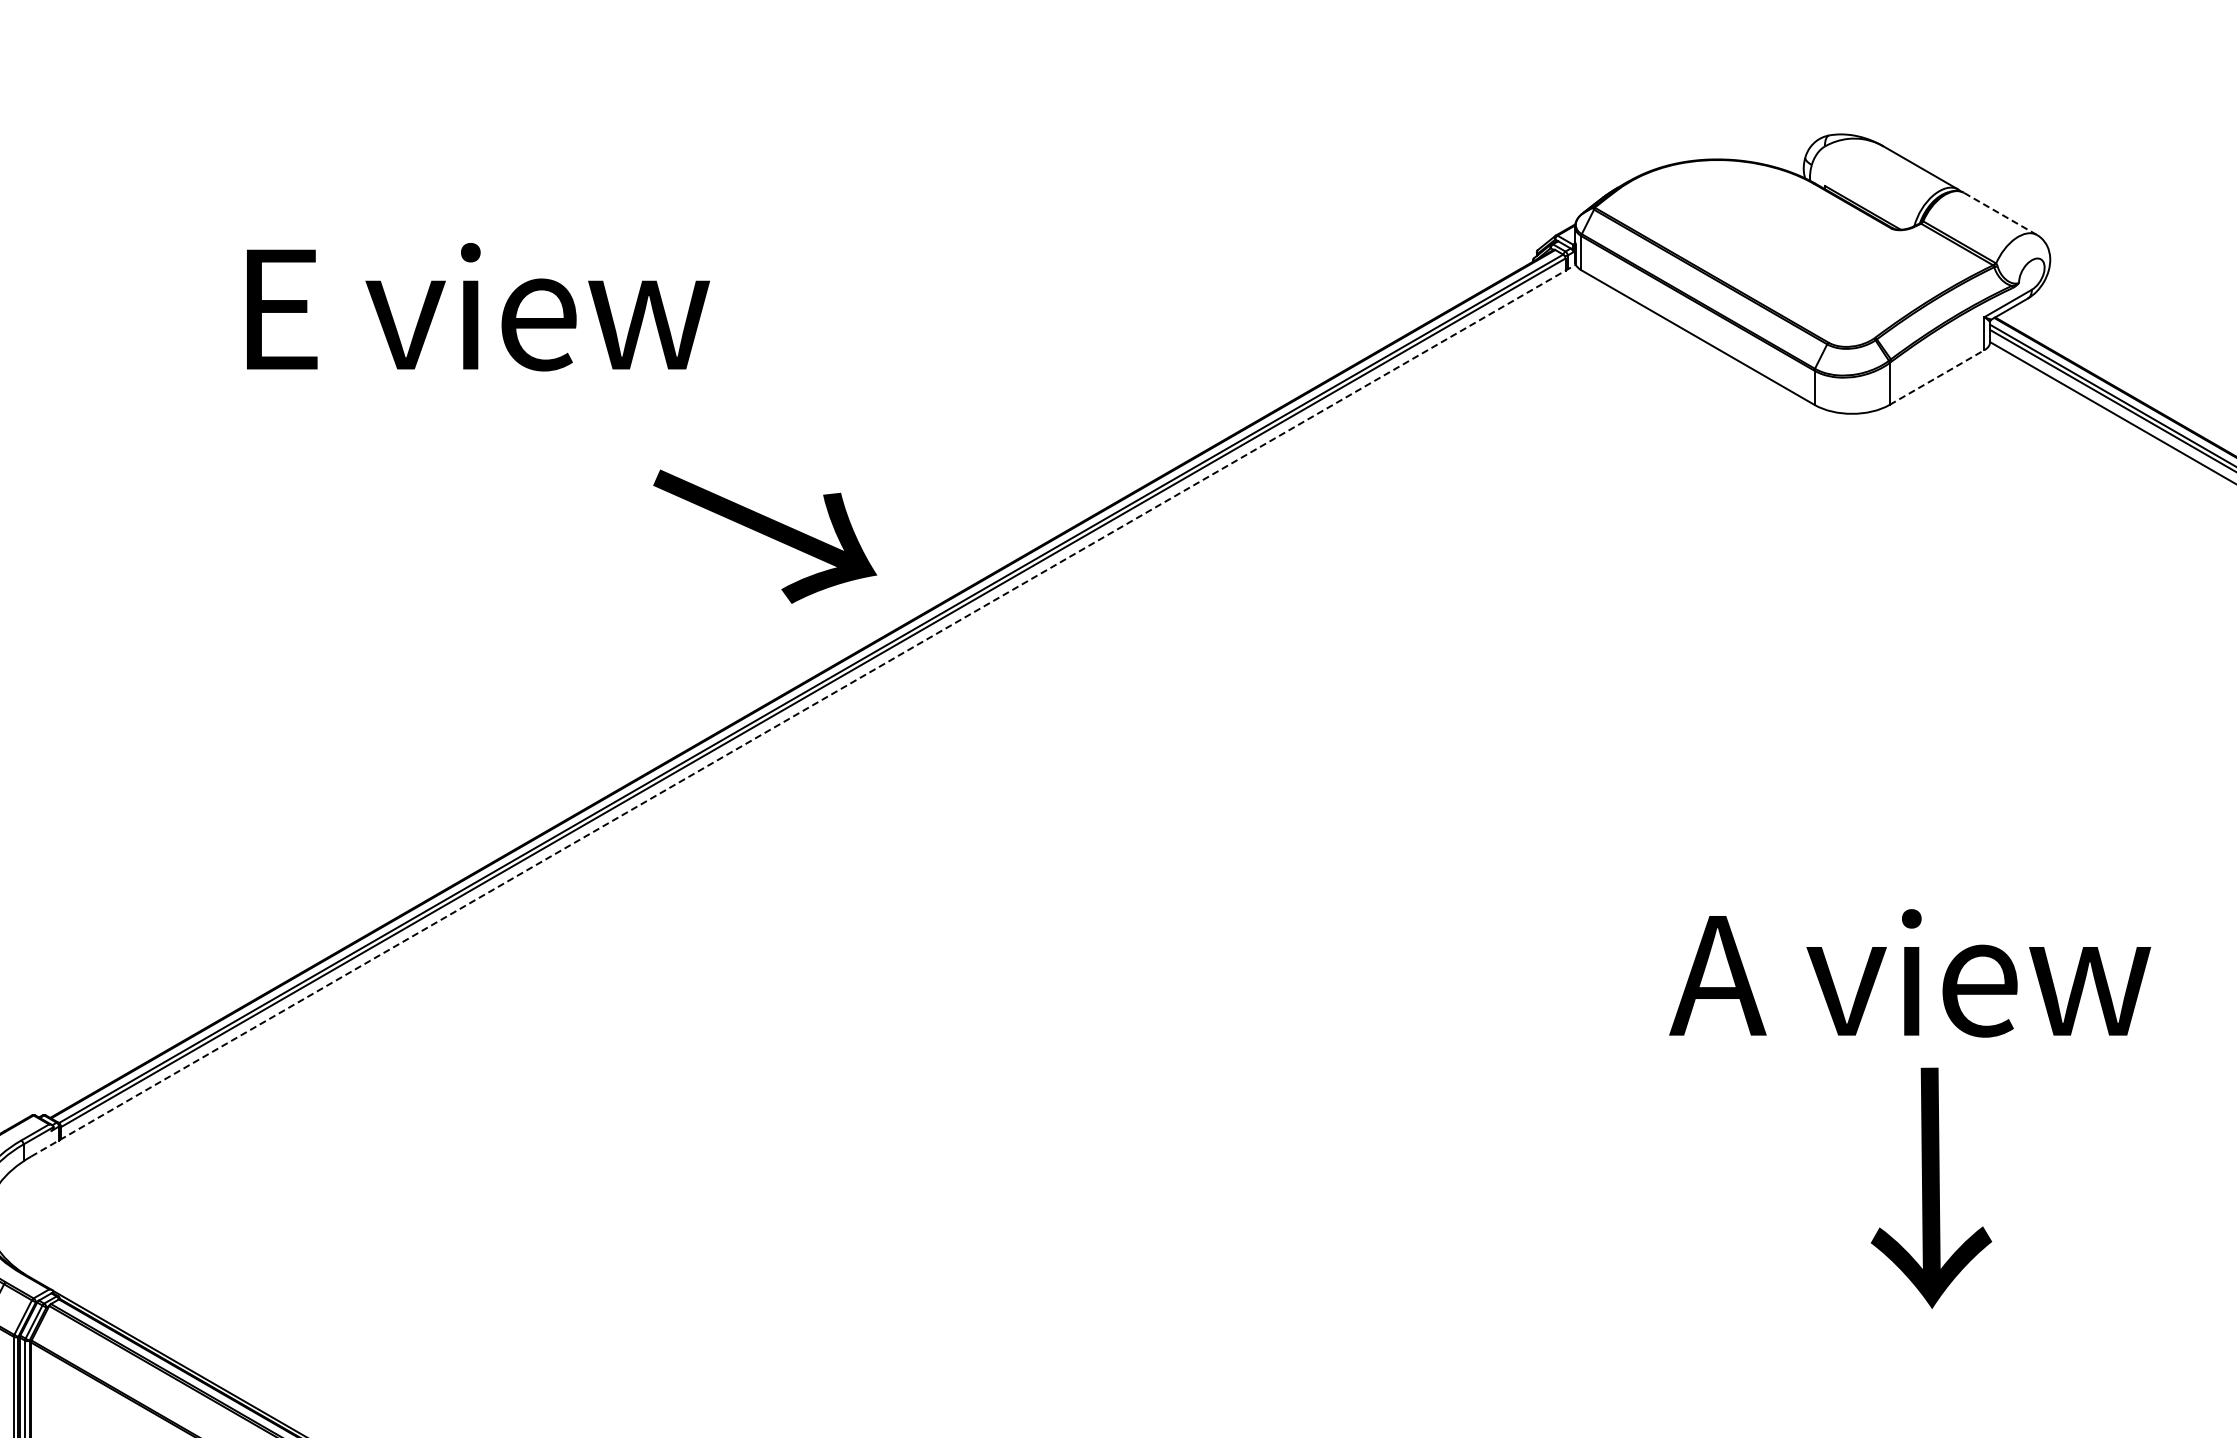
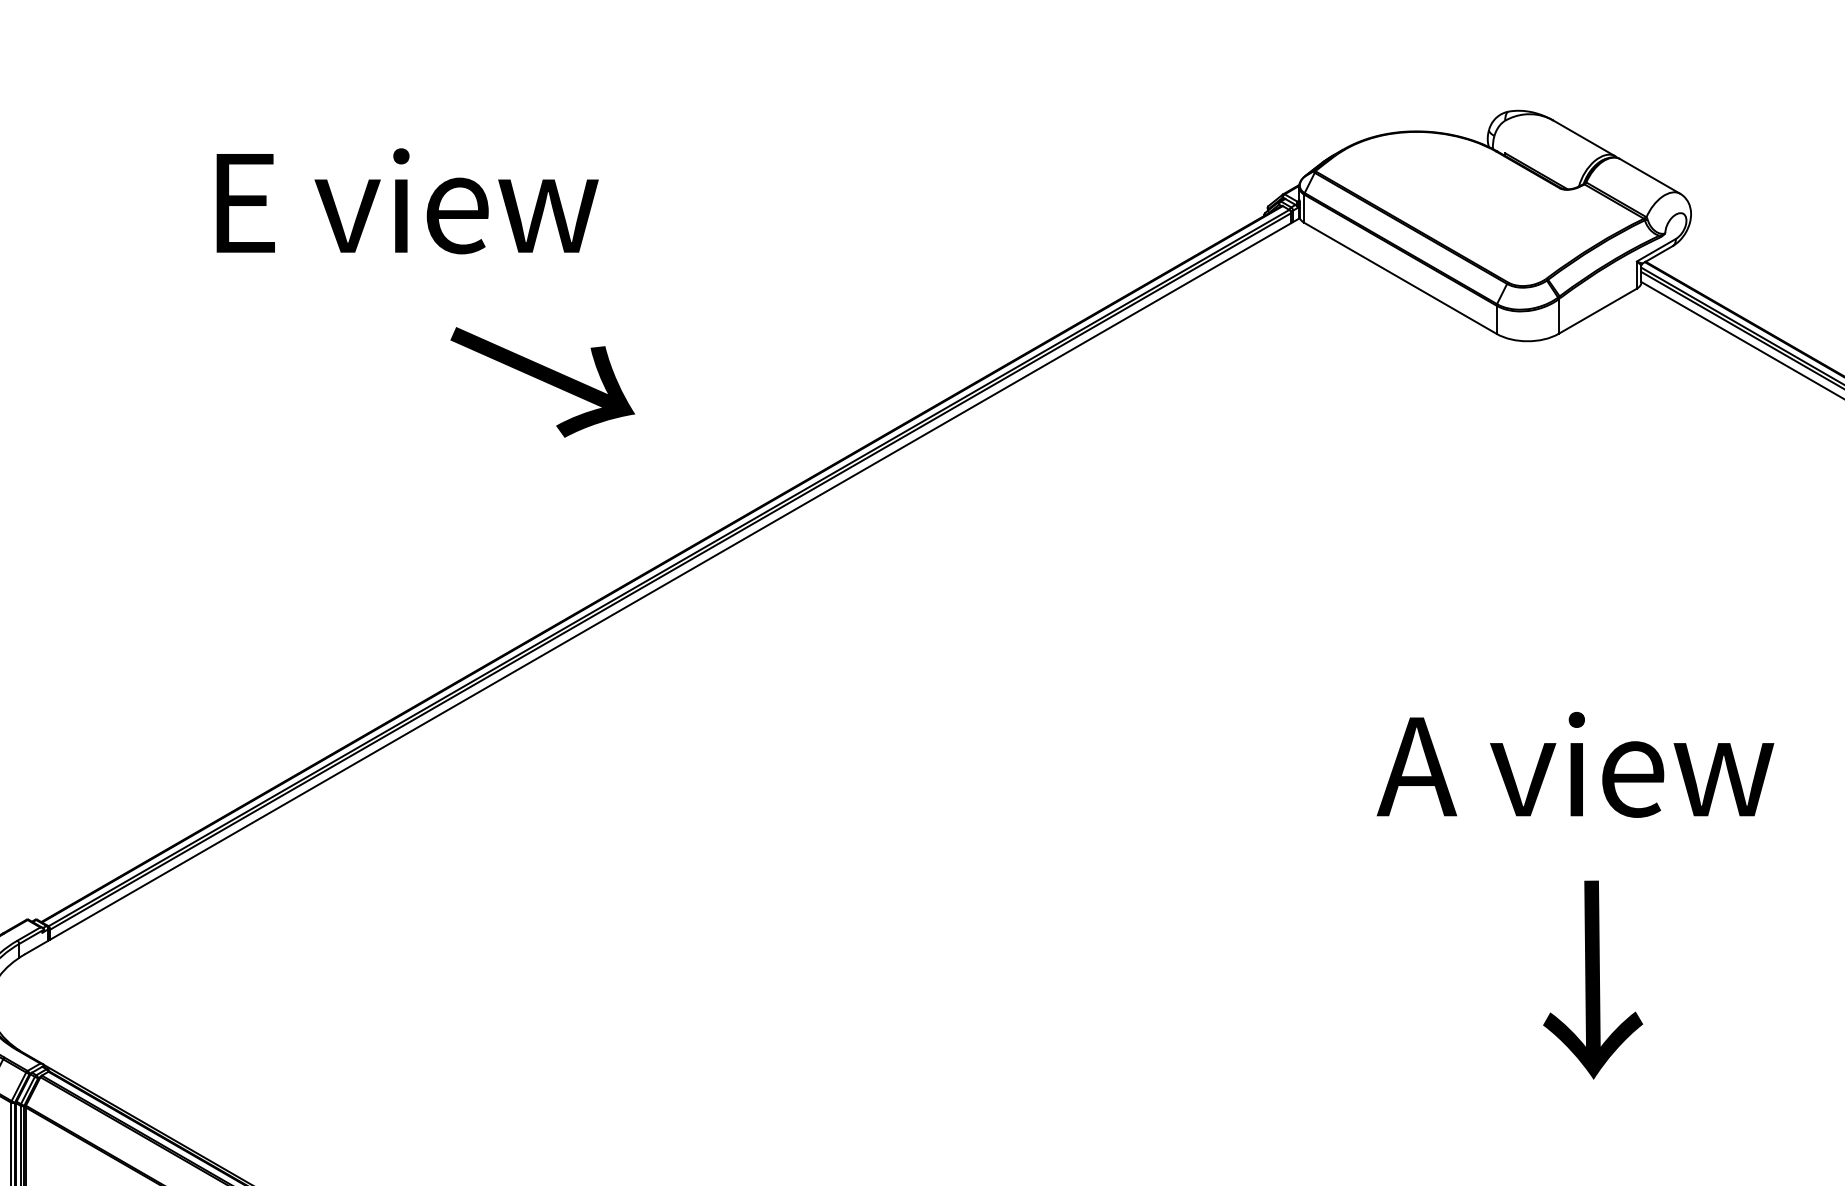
line: (2000, 213) -> (1650, 176), dashed -> solid
text: (478, 307) -> (407, 201), moved
line: (1937, 377) -> (1598, 311), dashed -> solid
text: (765, 536) -> (543, 382), moved
line: (803, 710) -> (662, 585), dashed -> solid
text: (1909, 973) -> (1574, 764), moved

